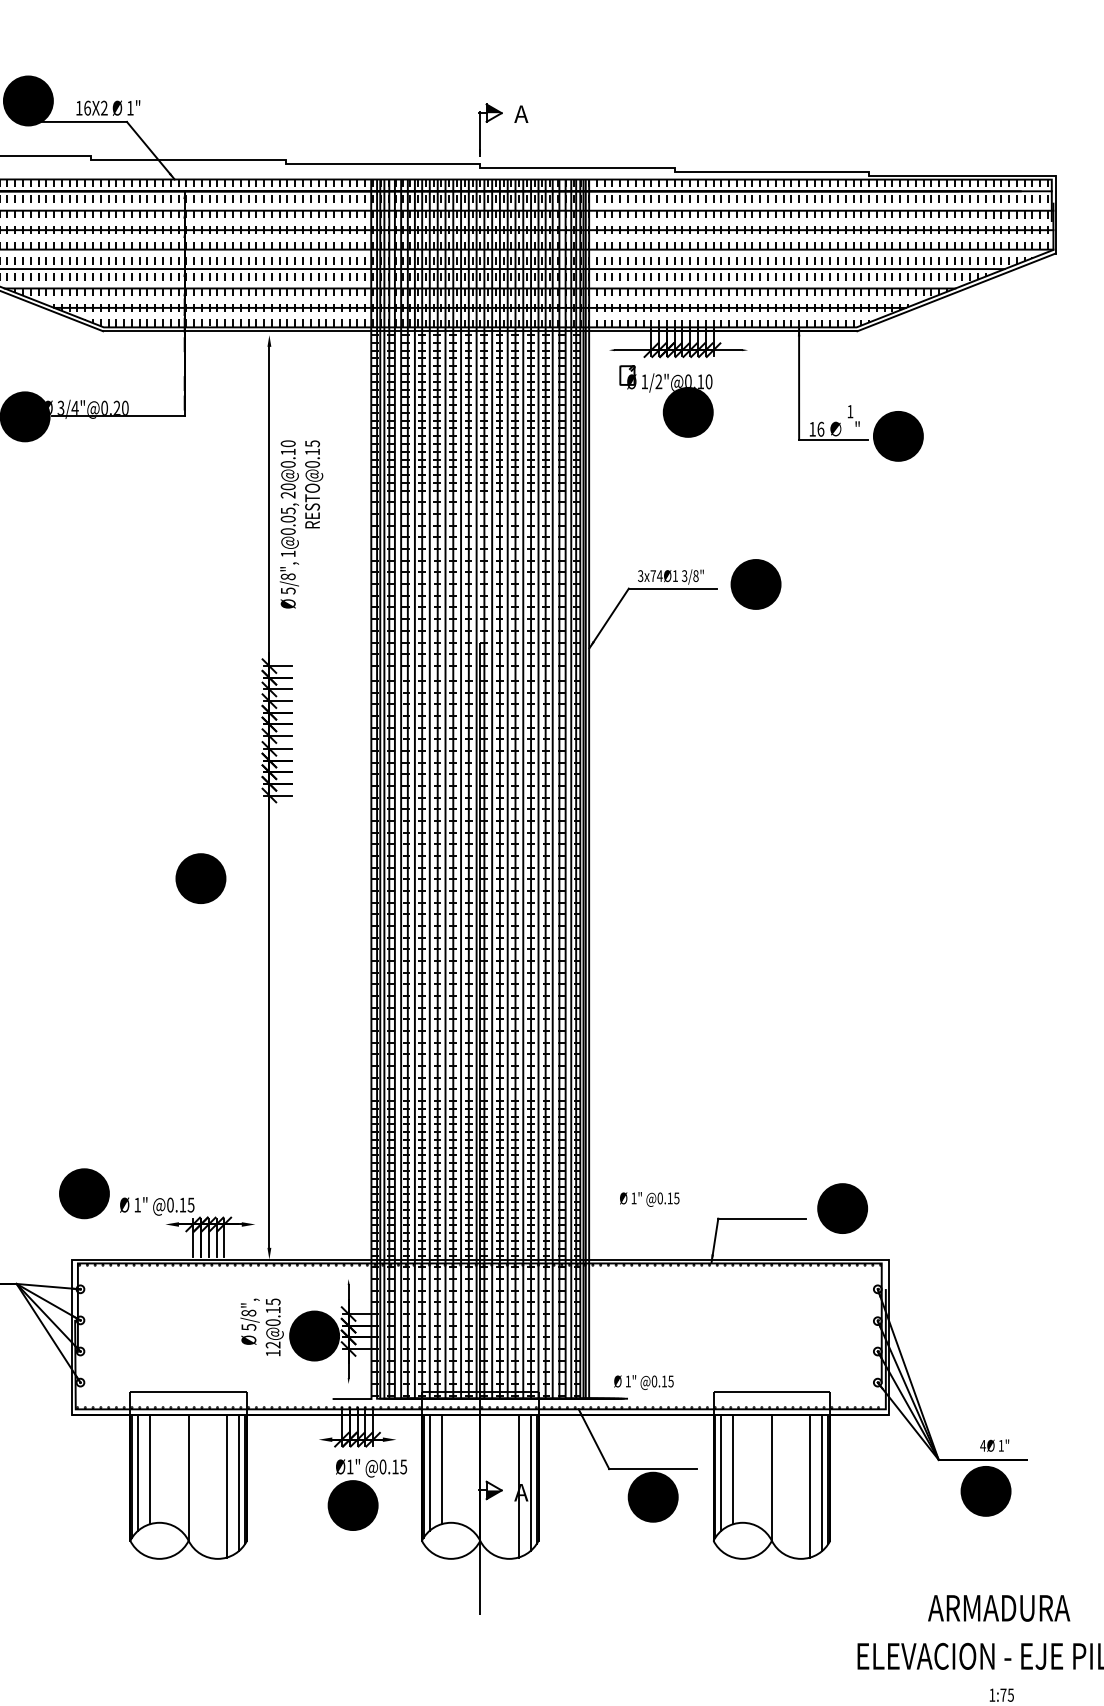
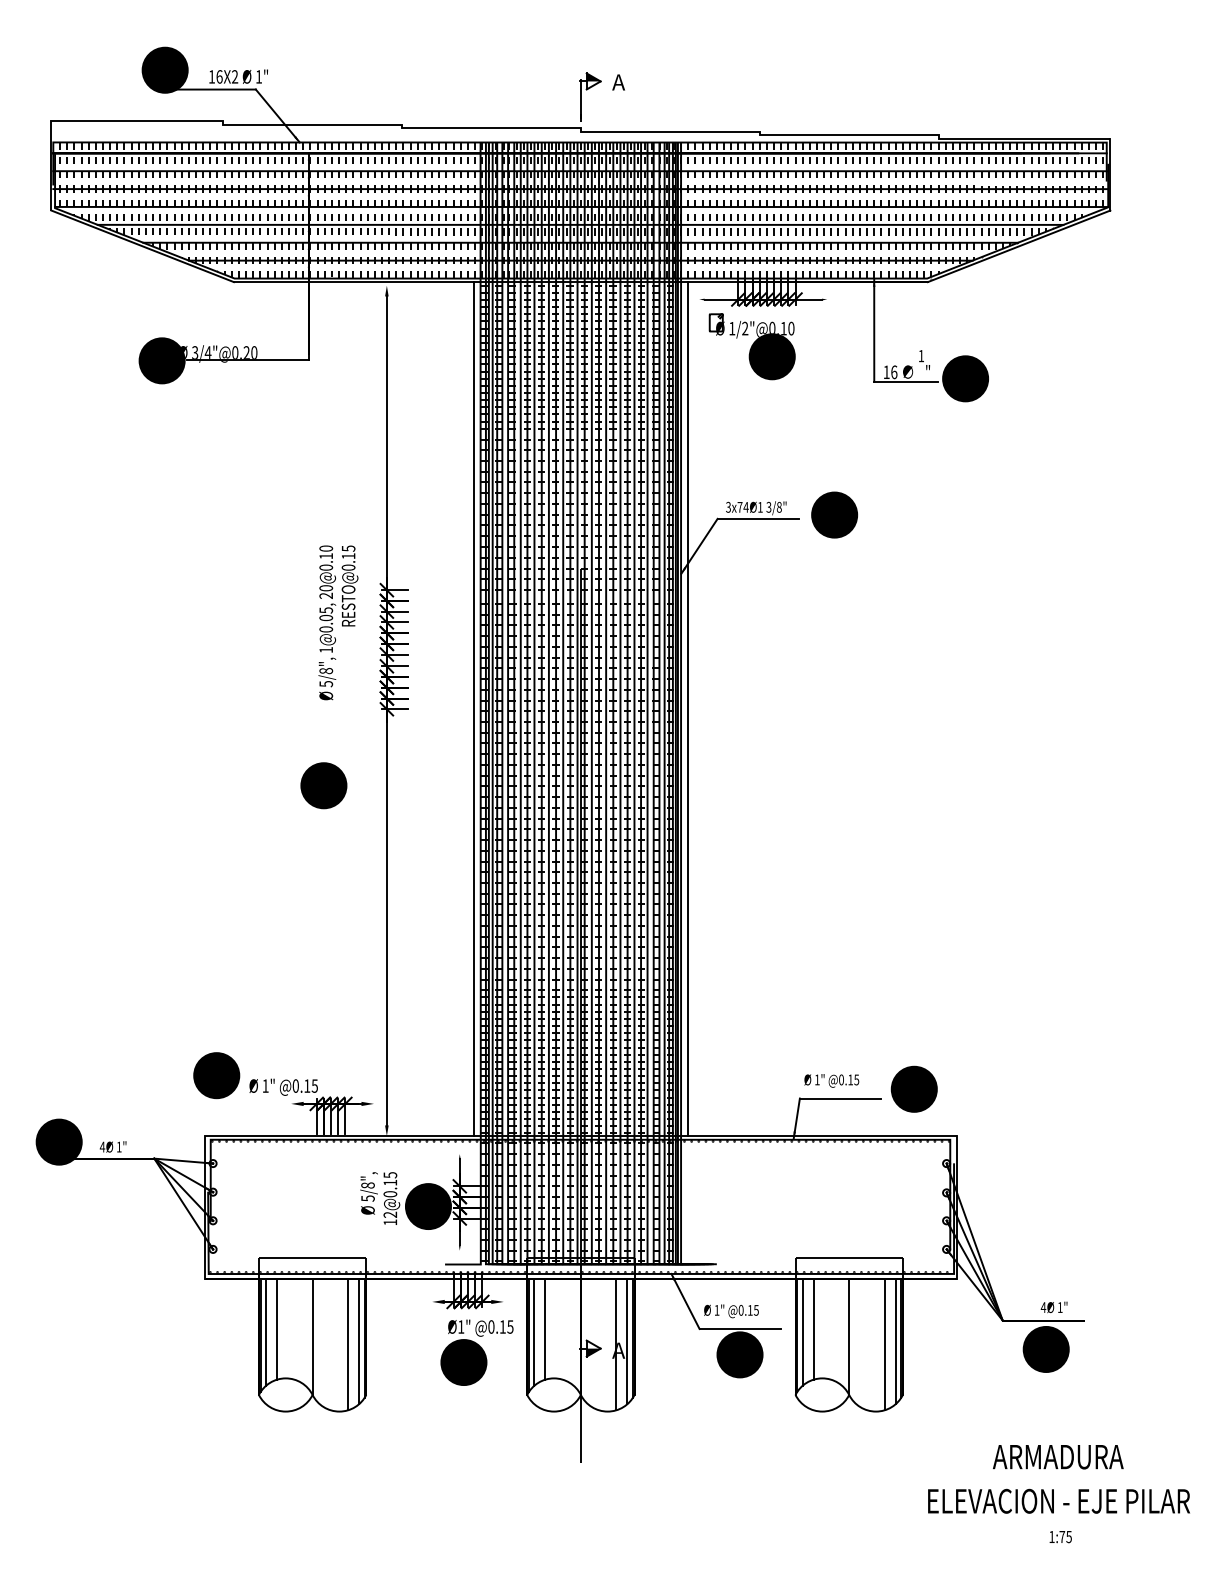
text: (301, 524) -> (338, 622), moved
line: (363, 795) -> (473, 709), added
line: (597, 795) -> (688, 709), added
text: (649, 1199) -> (831, 1080), moved
text: (643, 1382) -> (731, 1311), moved

